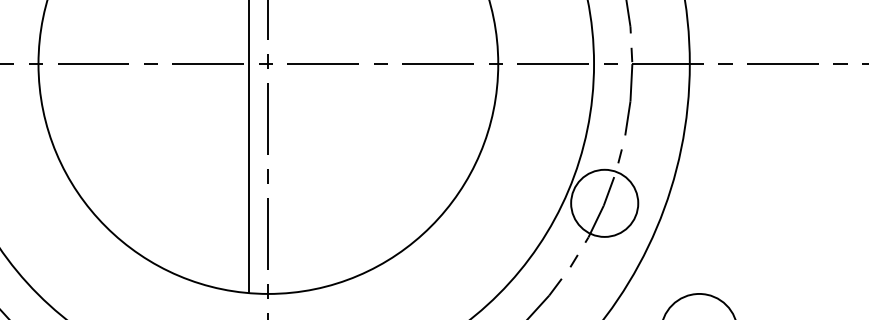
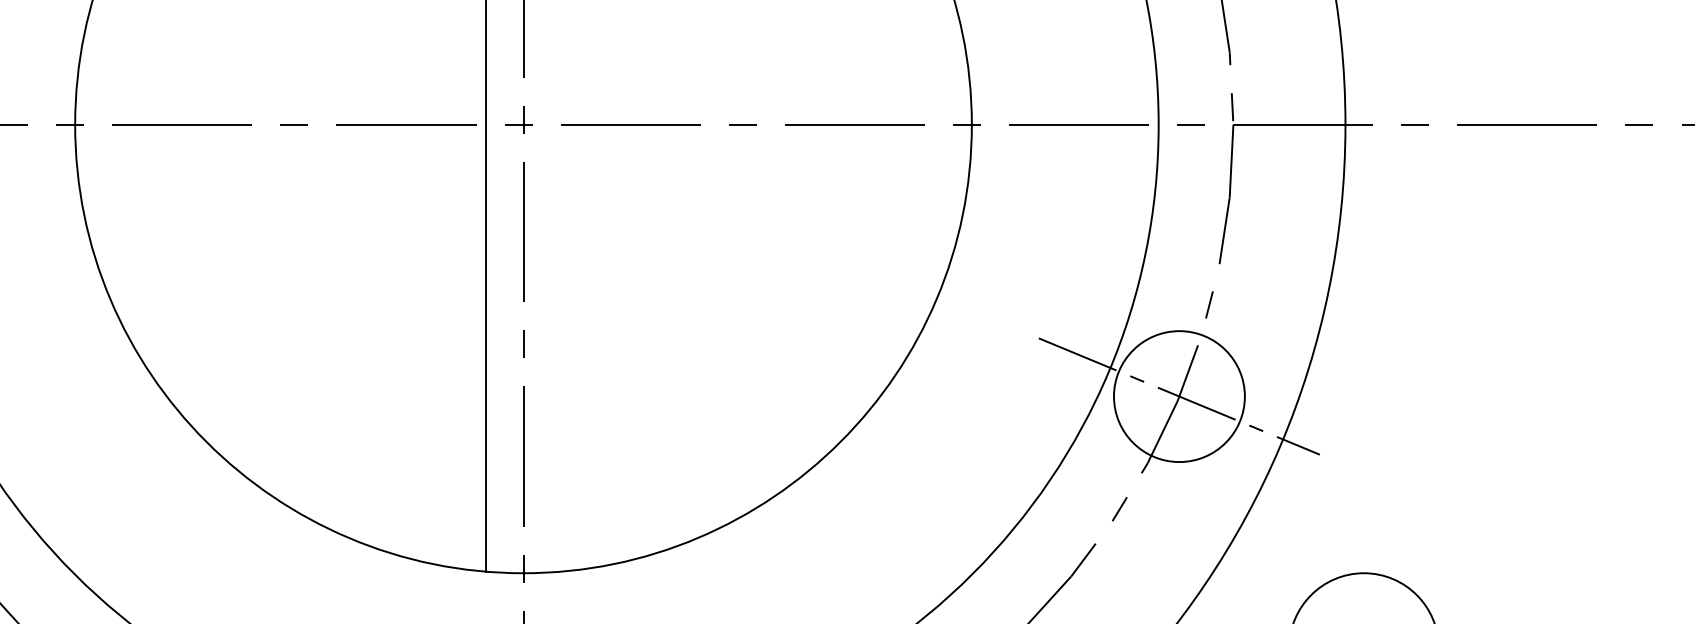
line: (604, 203) -> (1179, 396), added

